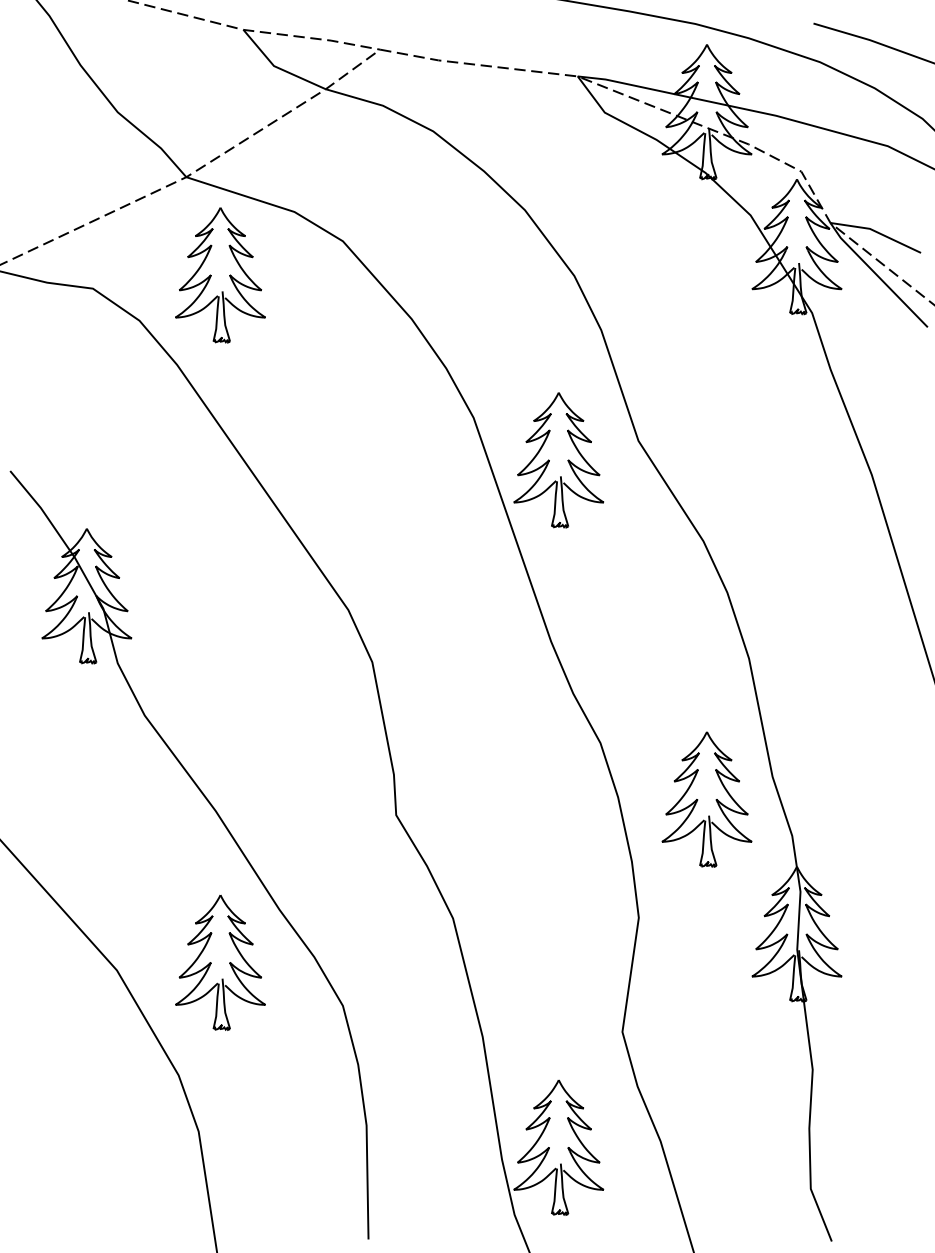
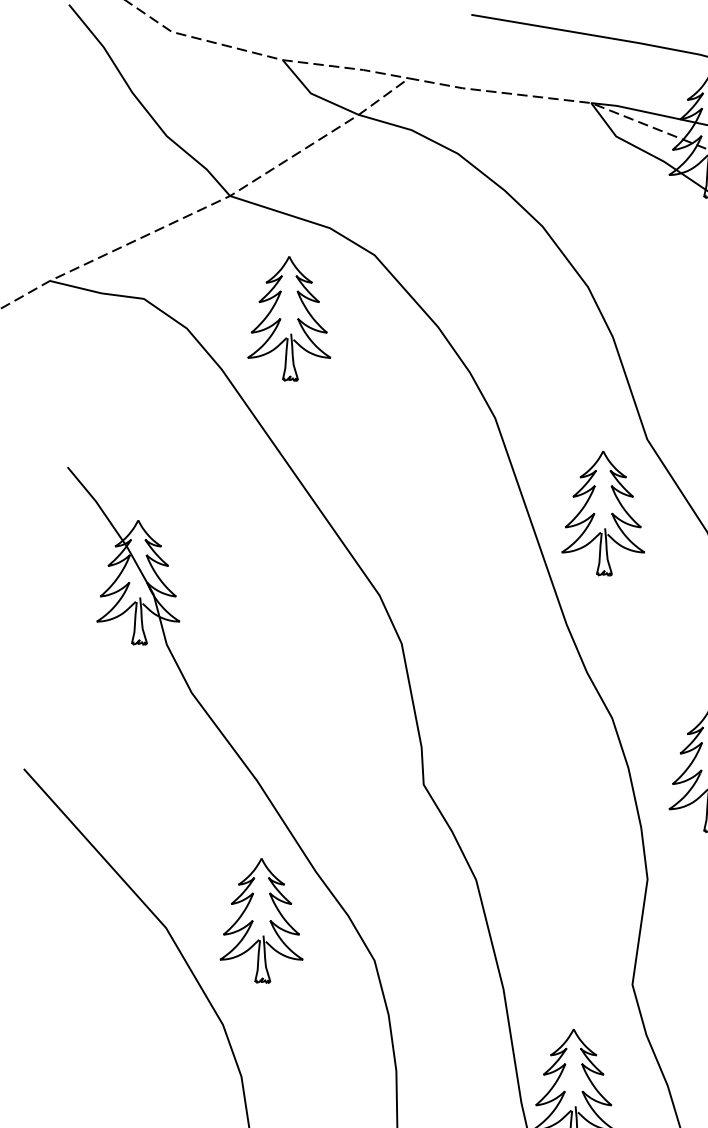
part: (220, 275) -> (289, 319), moved
part: (558, 460) -> (602, 513), moved

